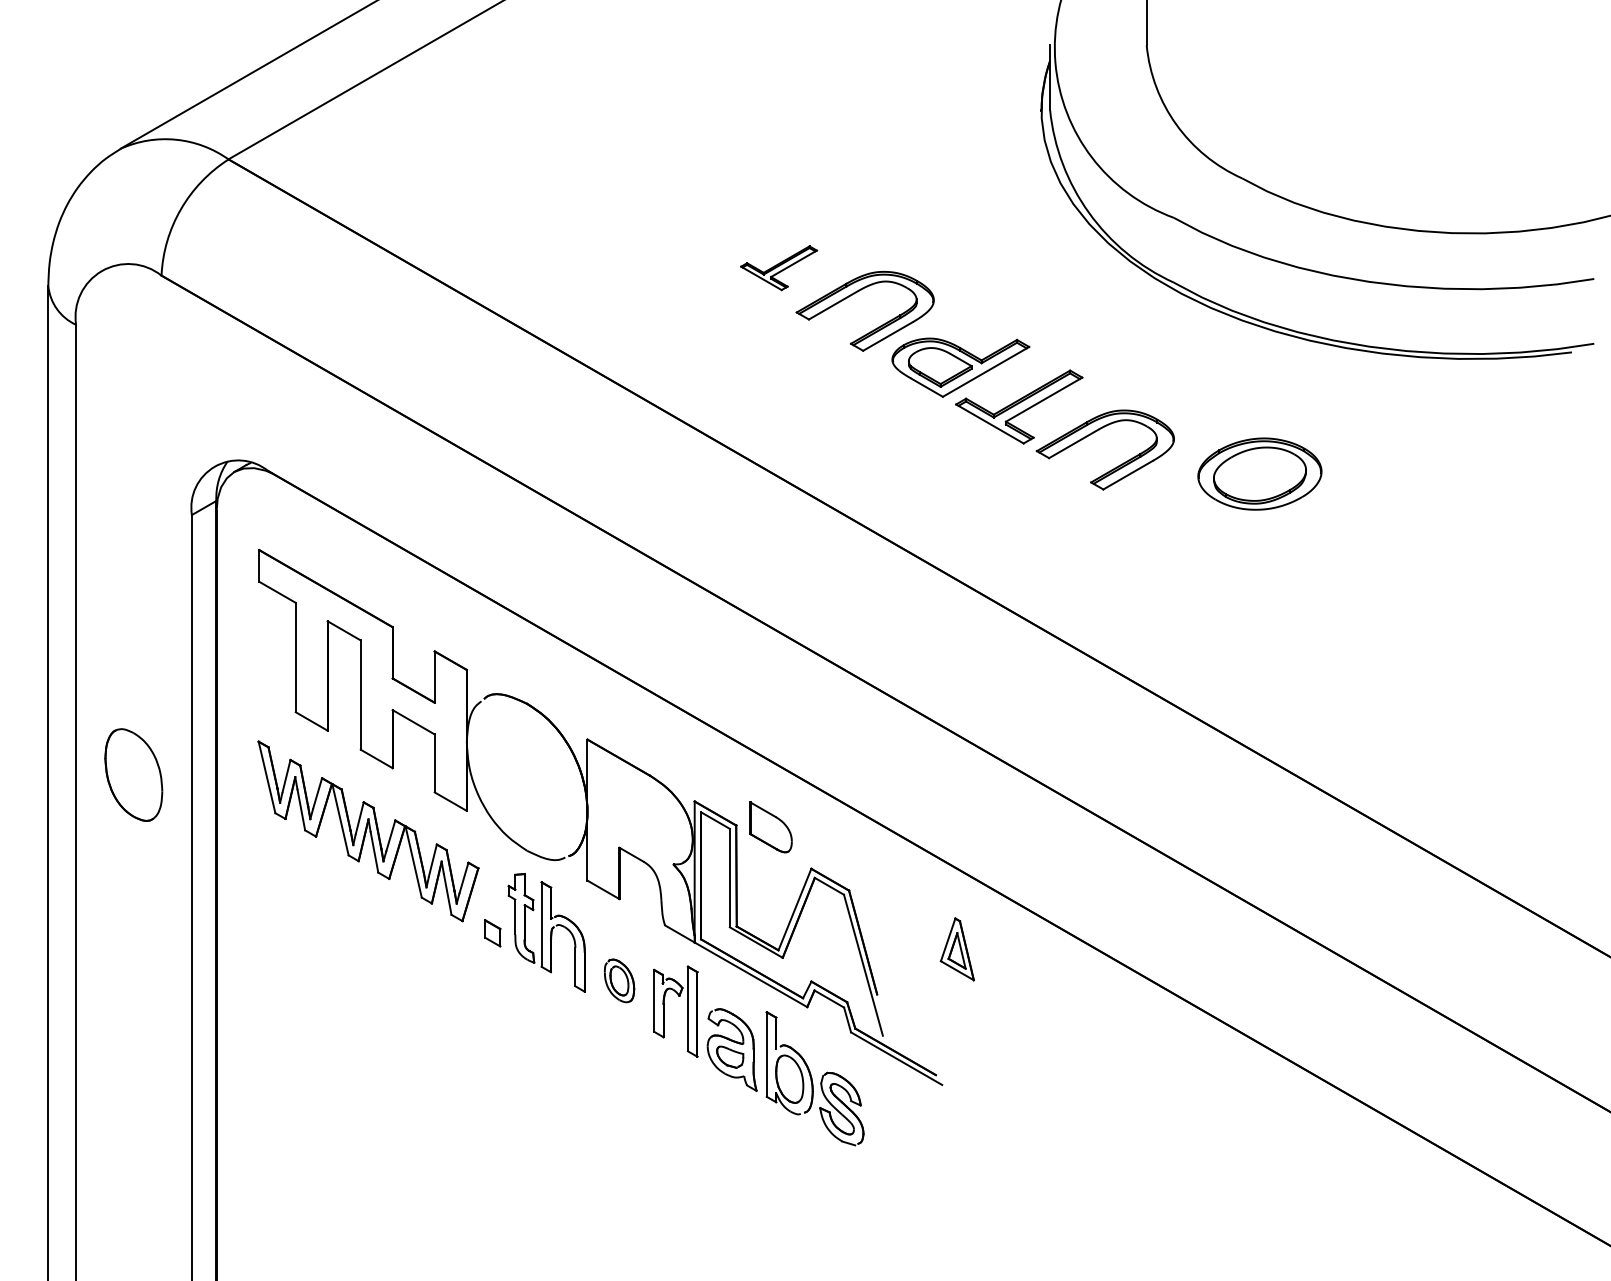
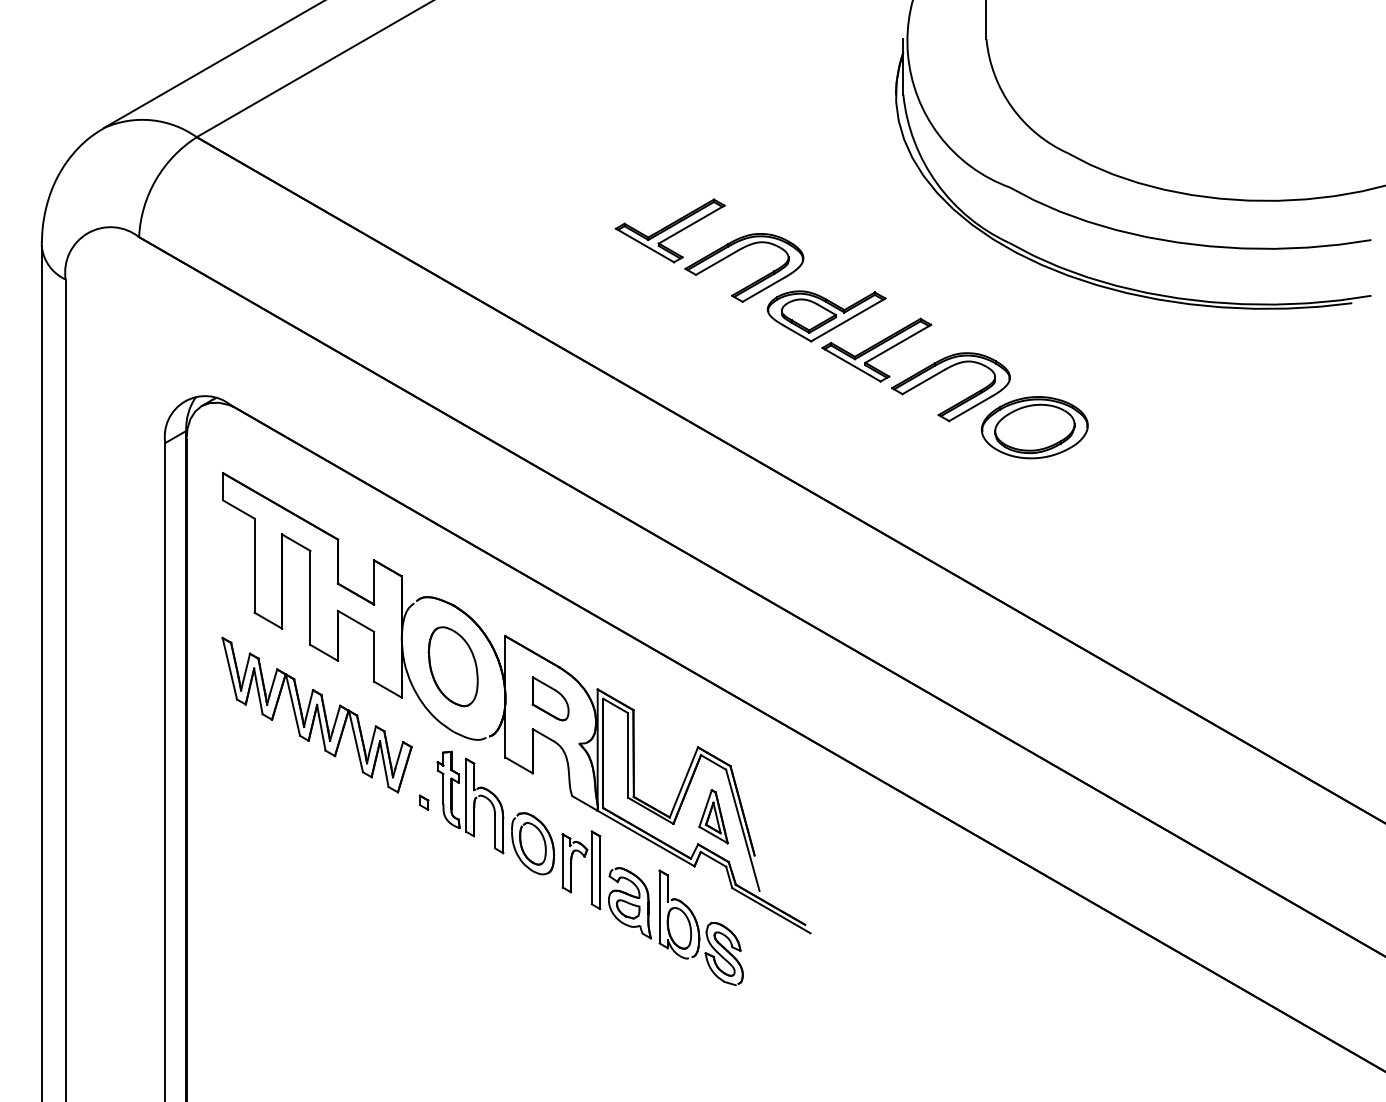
part: (778, 267) -> (669, 230), size x1.67
part: (1259, 473) -> (1034, 427), moved
part: (133, 774) -> (453, 666), moved
part: (770, 827) -> (550, 698), moved
part: (492, 932) -> (423, 802), size x0.62
part: (956, 949) -> (712, 816), moved
part: (619, 980) -> (533, 843), size x1.67

